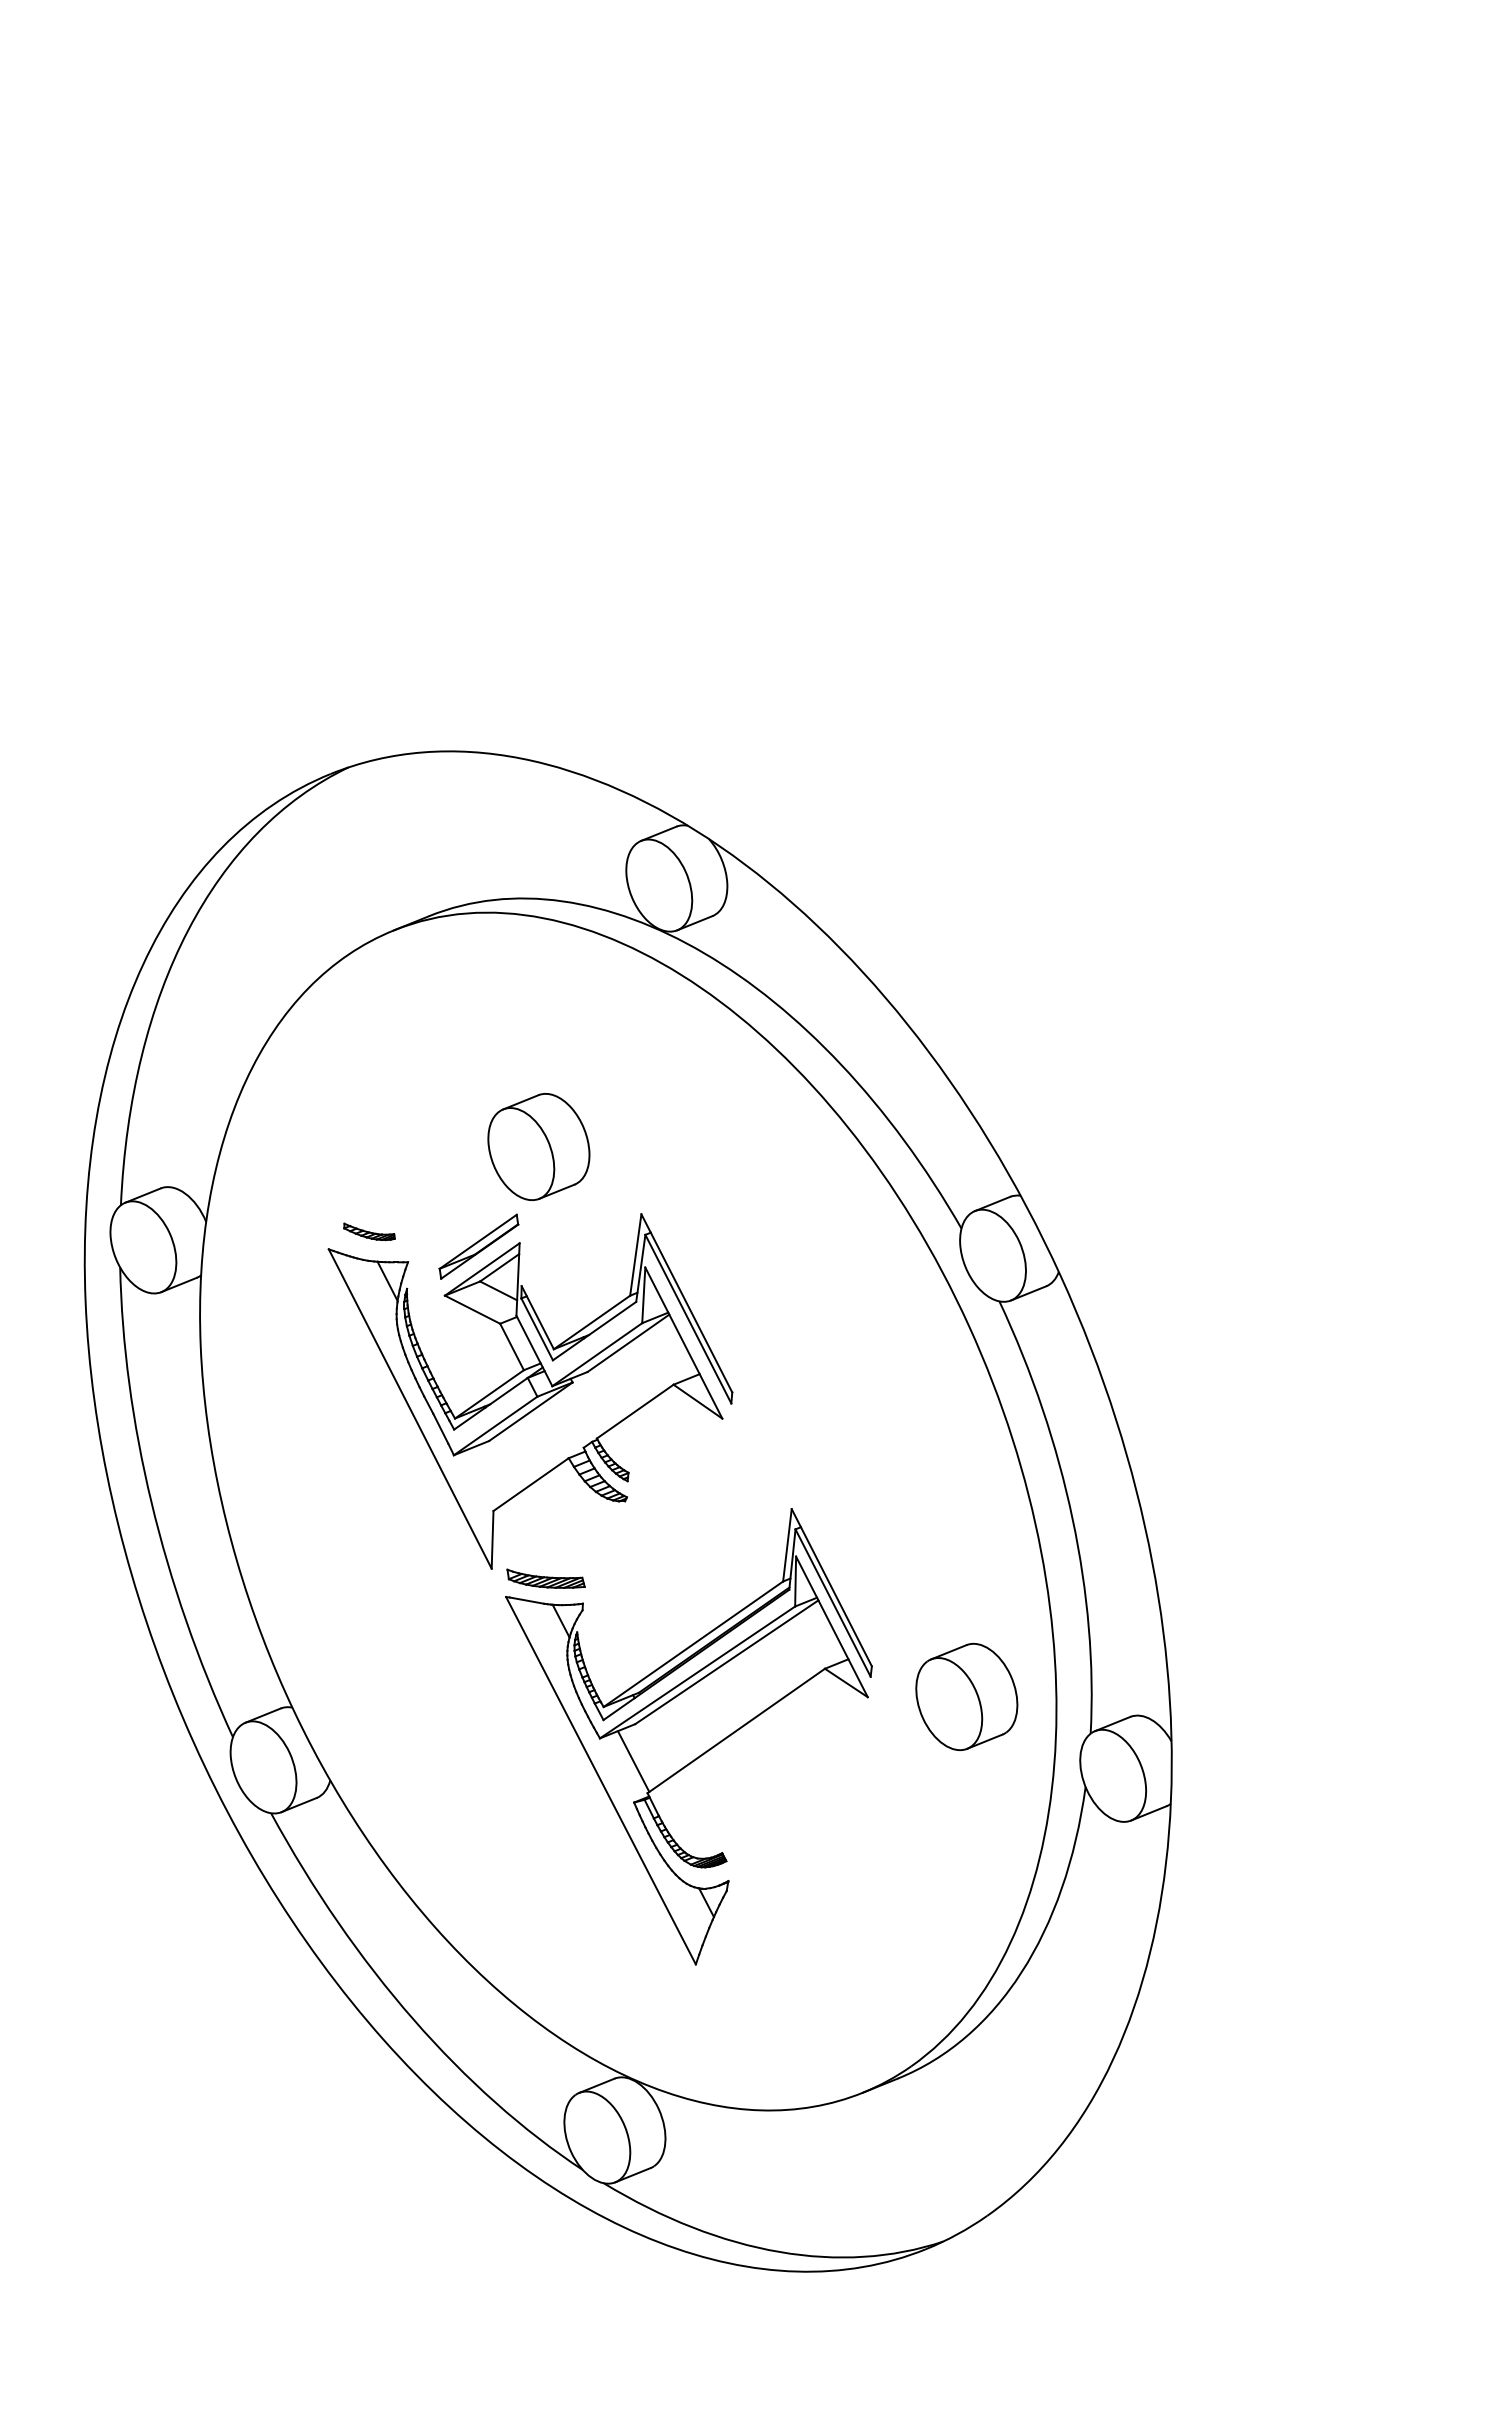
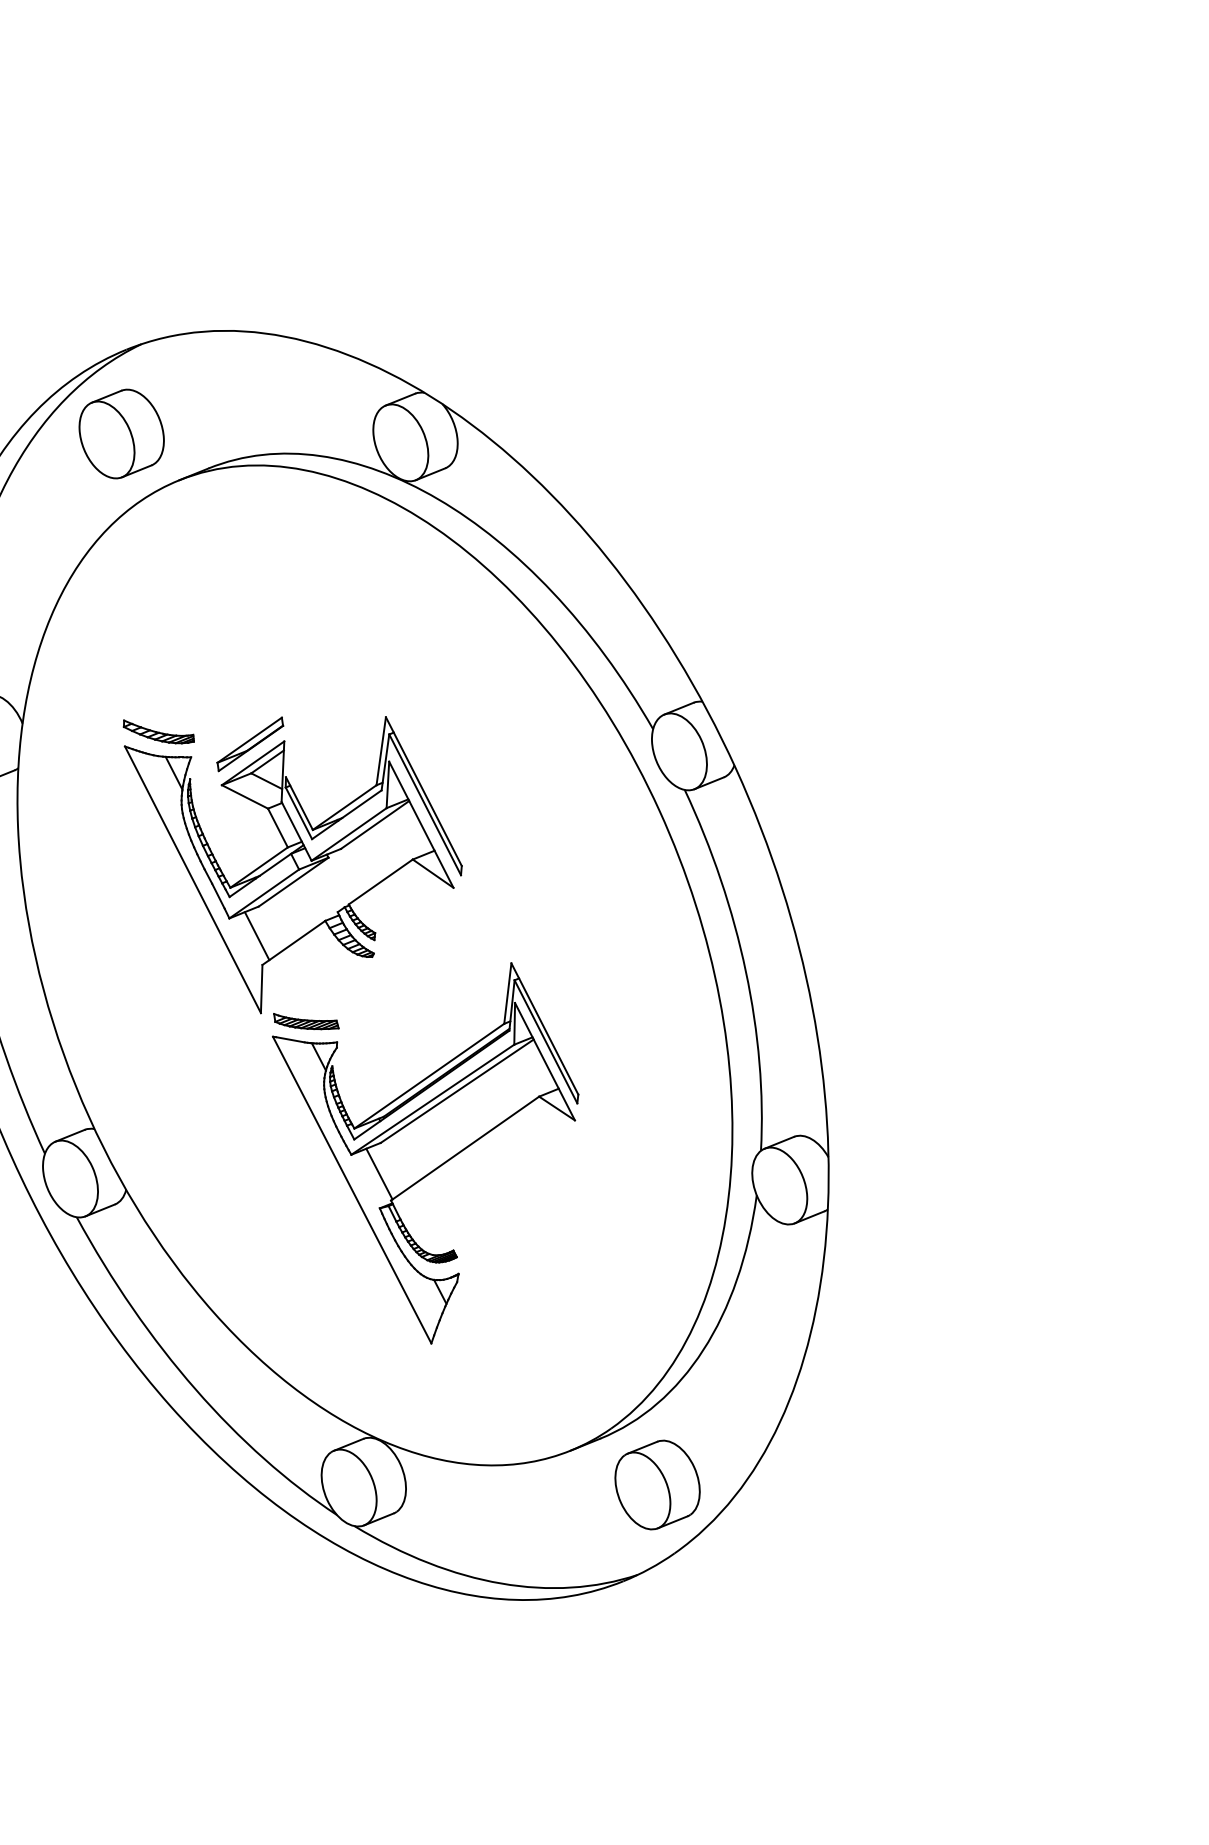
part: (538, 1147) -> (121, 434), moved
part: (369, 1231) -> (158, 731), size x1.67
line: (486, 1476) -> (256, 936), added
part: (966, 1696) -> (657, 1484), moved

